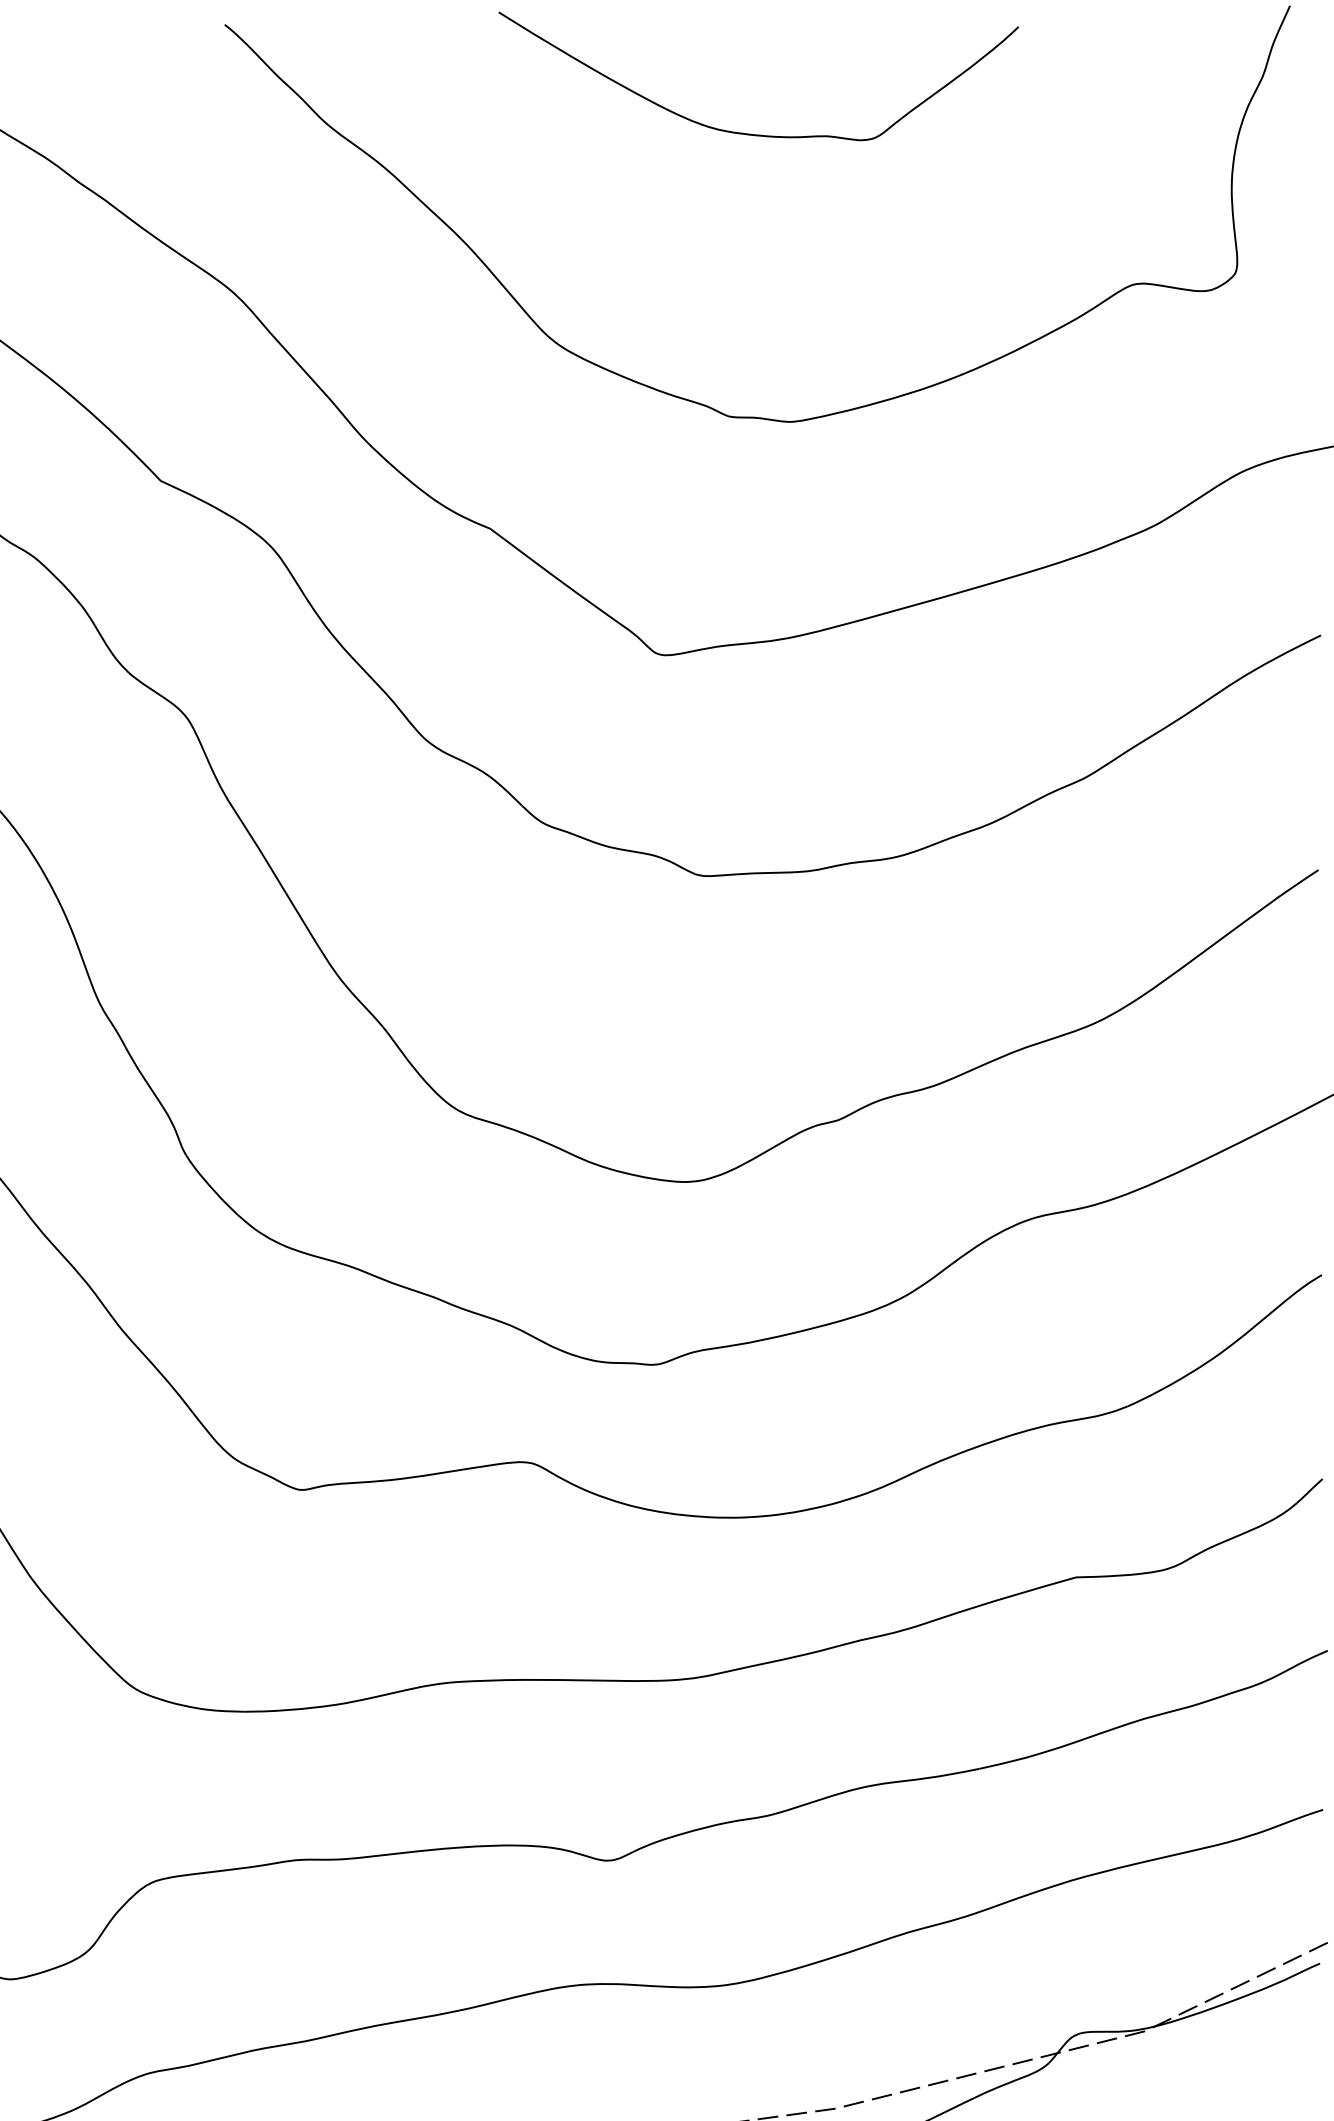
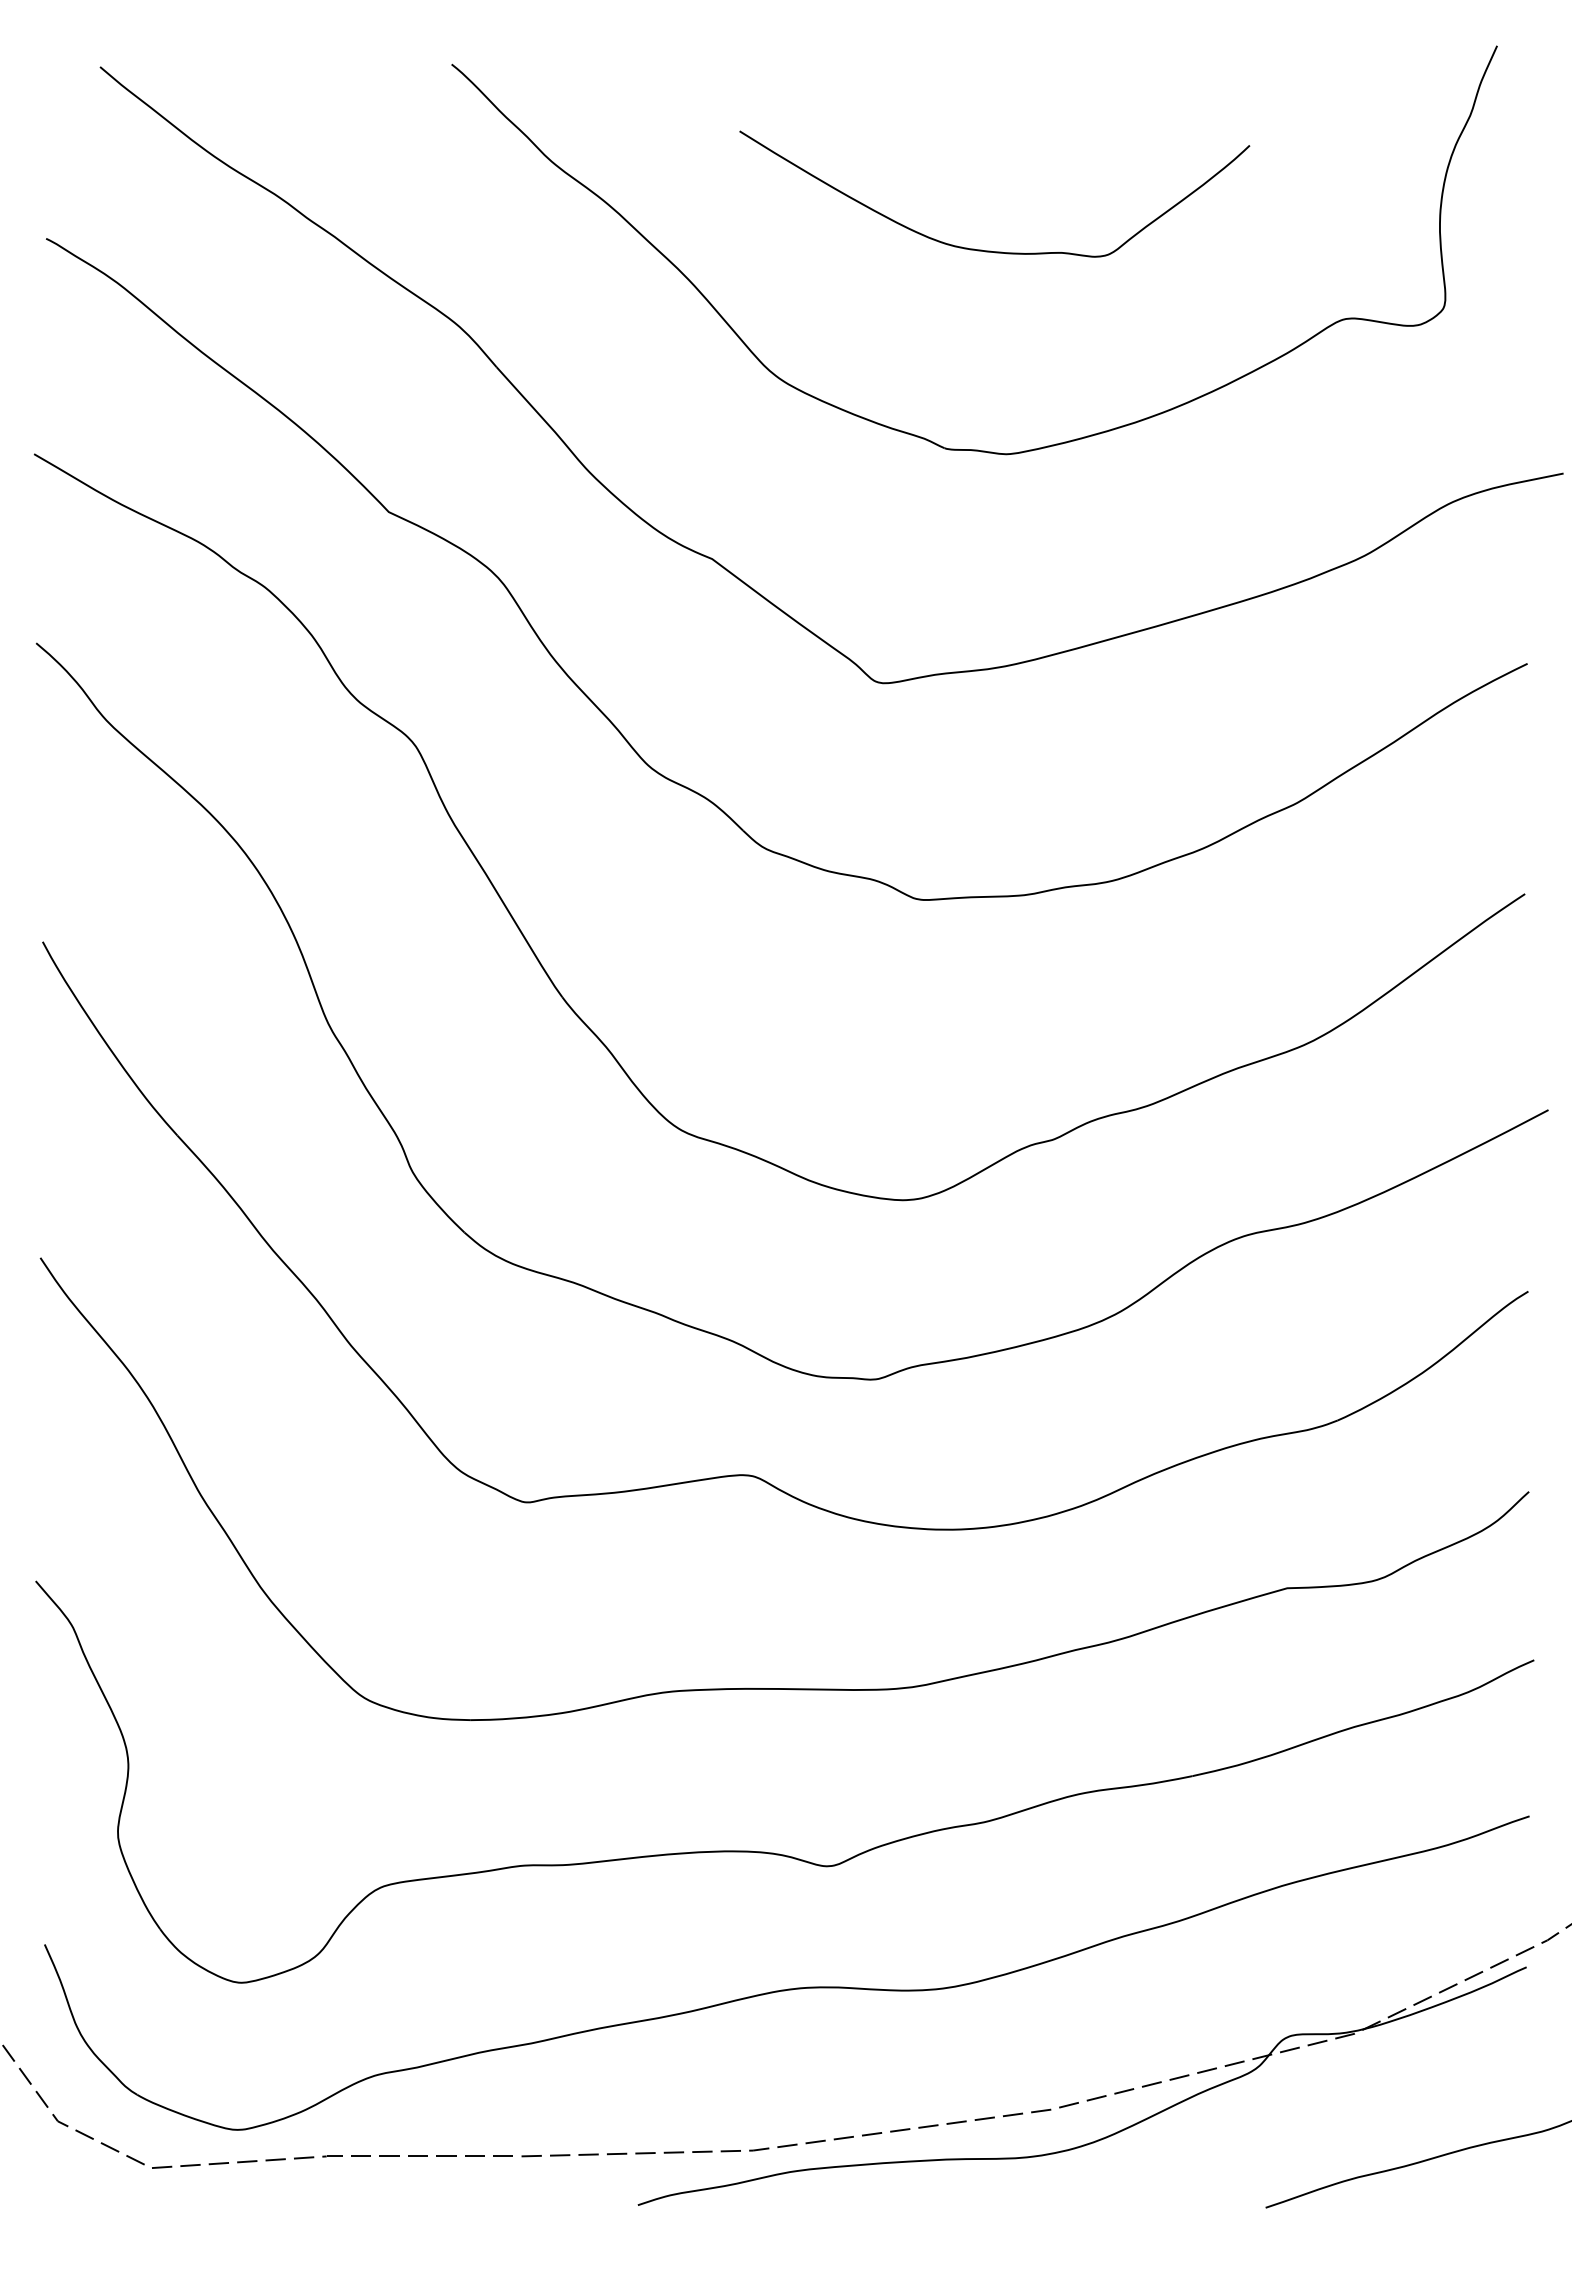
curve: (754, 133) -> (990, 250), moved

